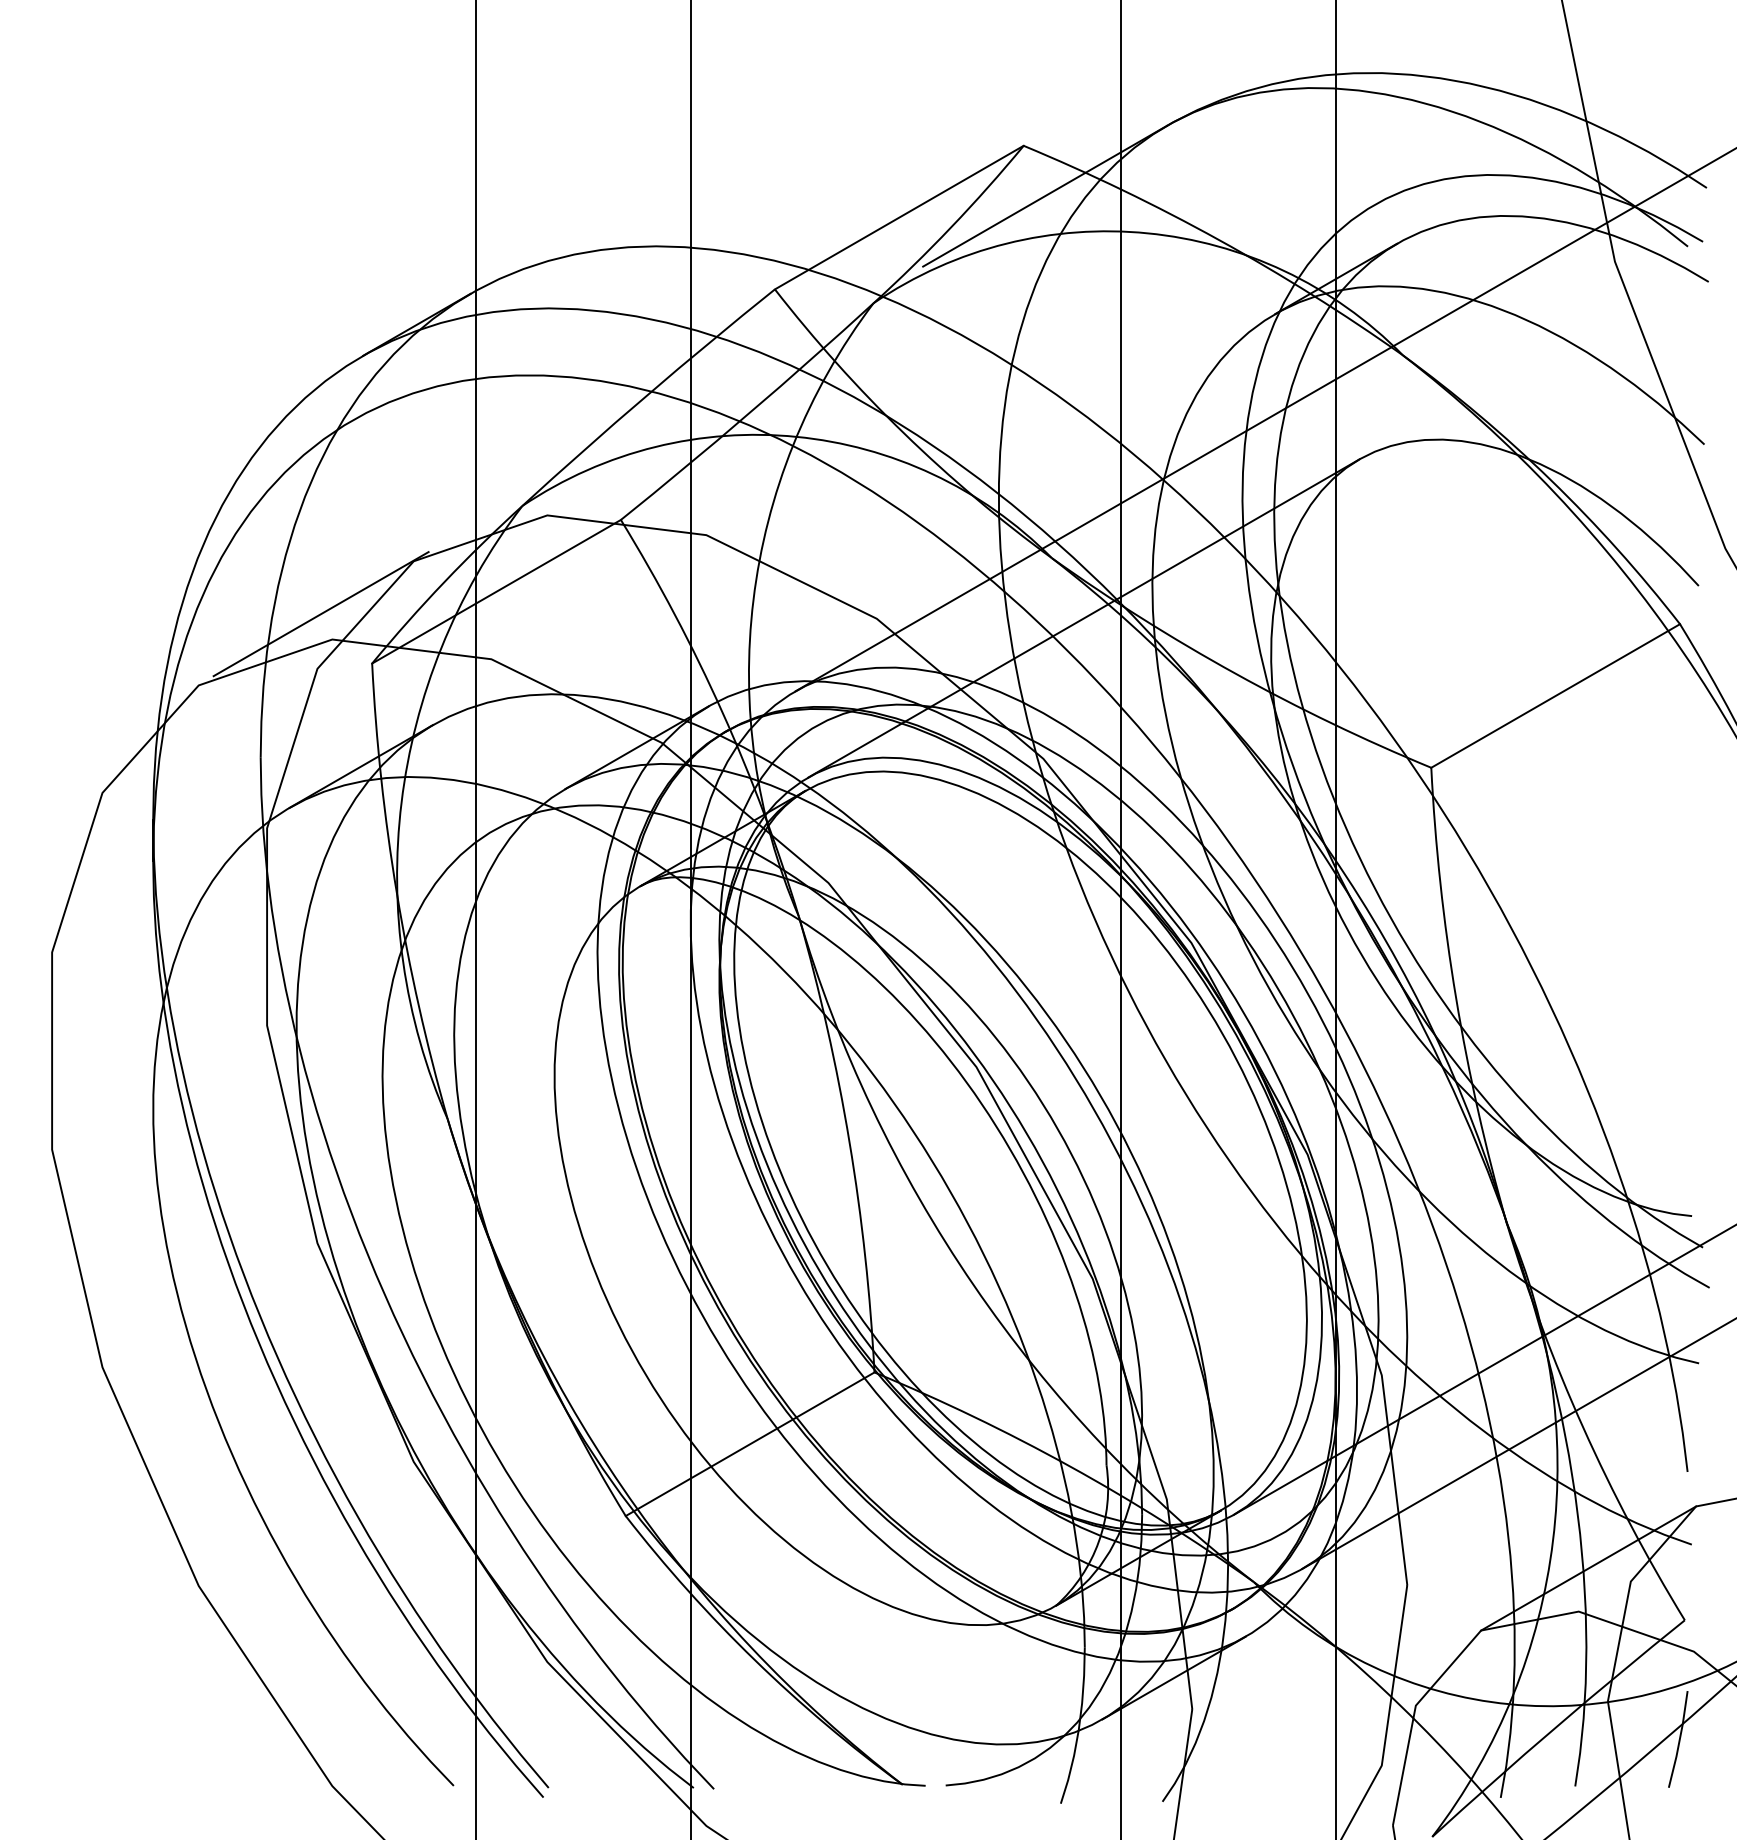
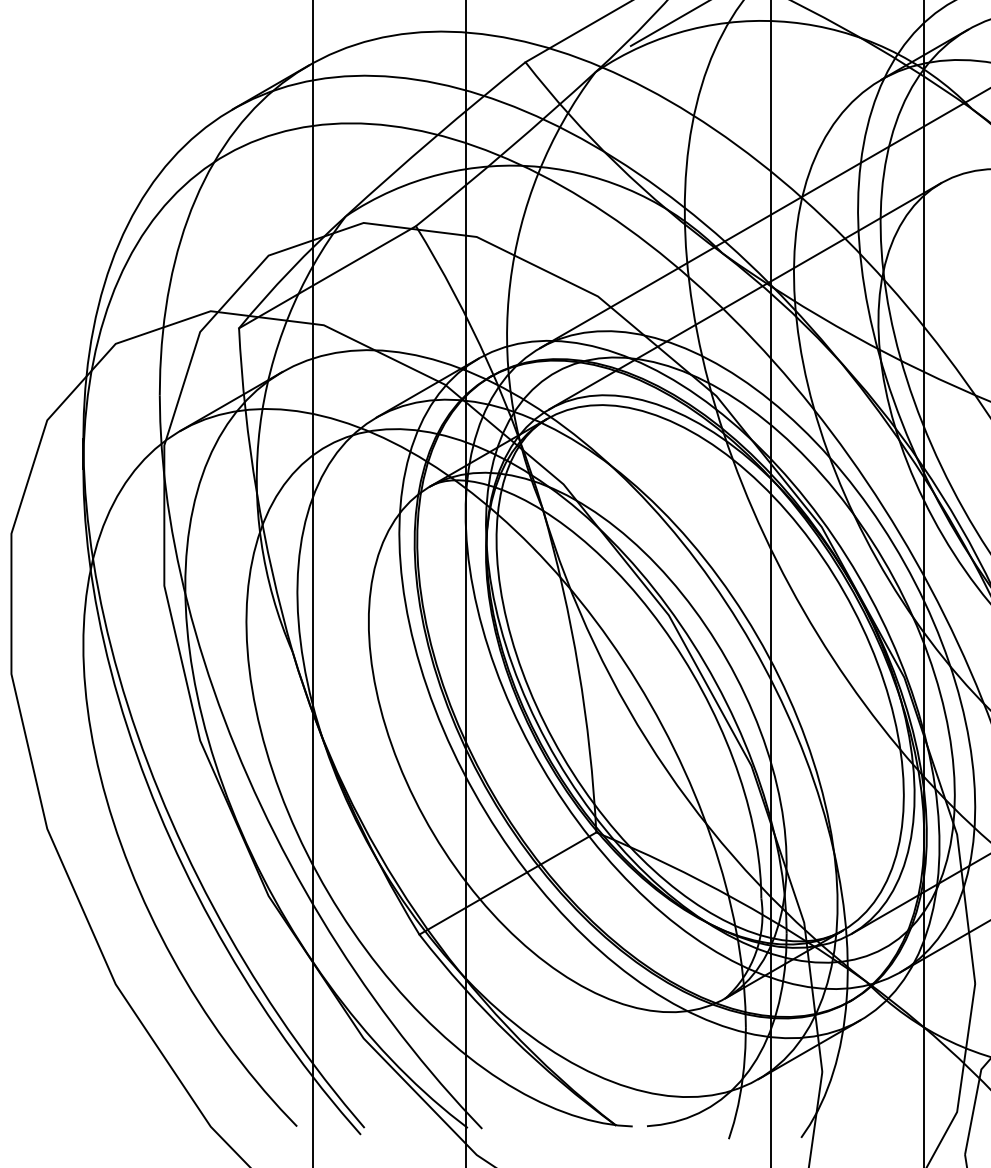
line: (320, 614) -> (202, 293), removed

